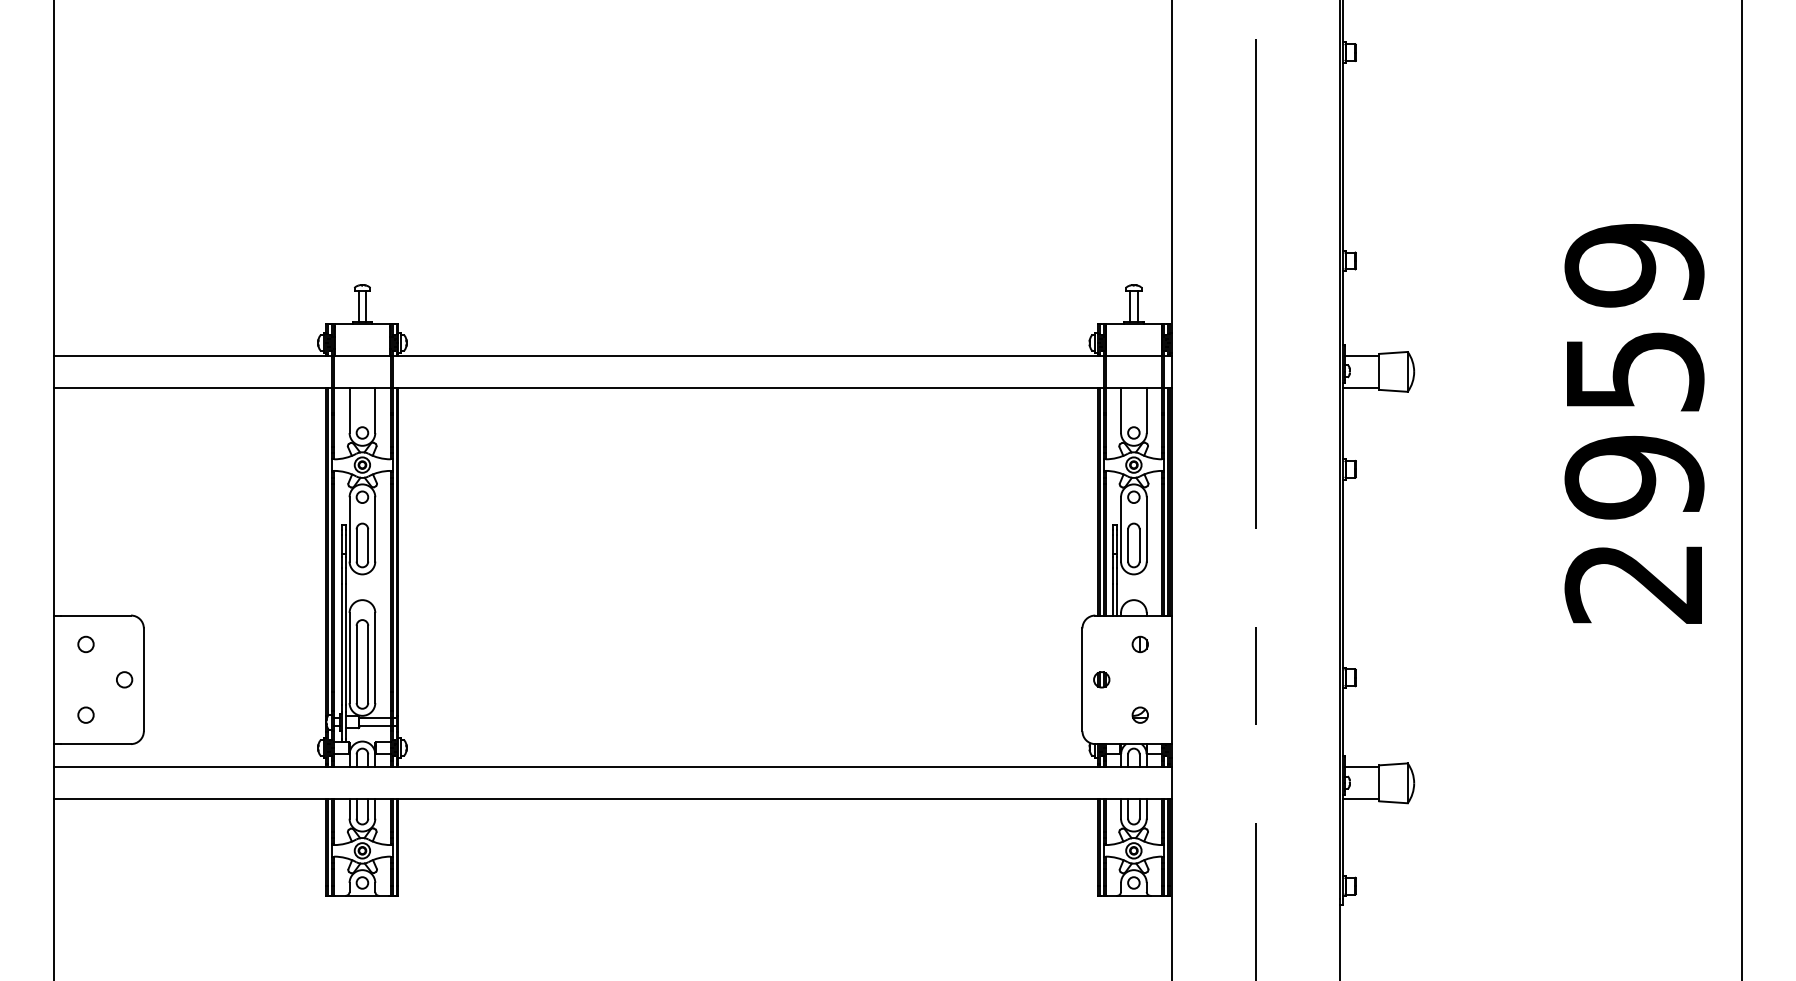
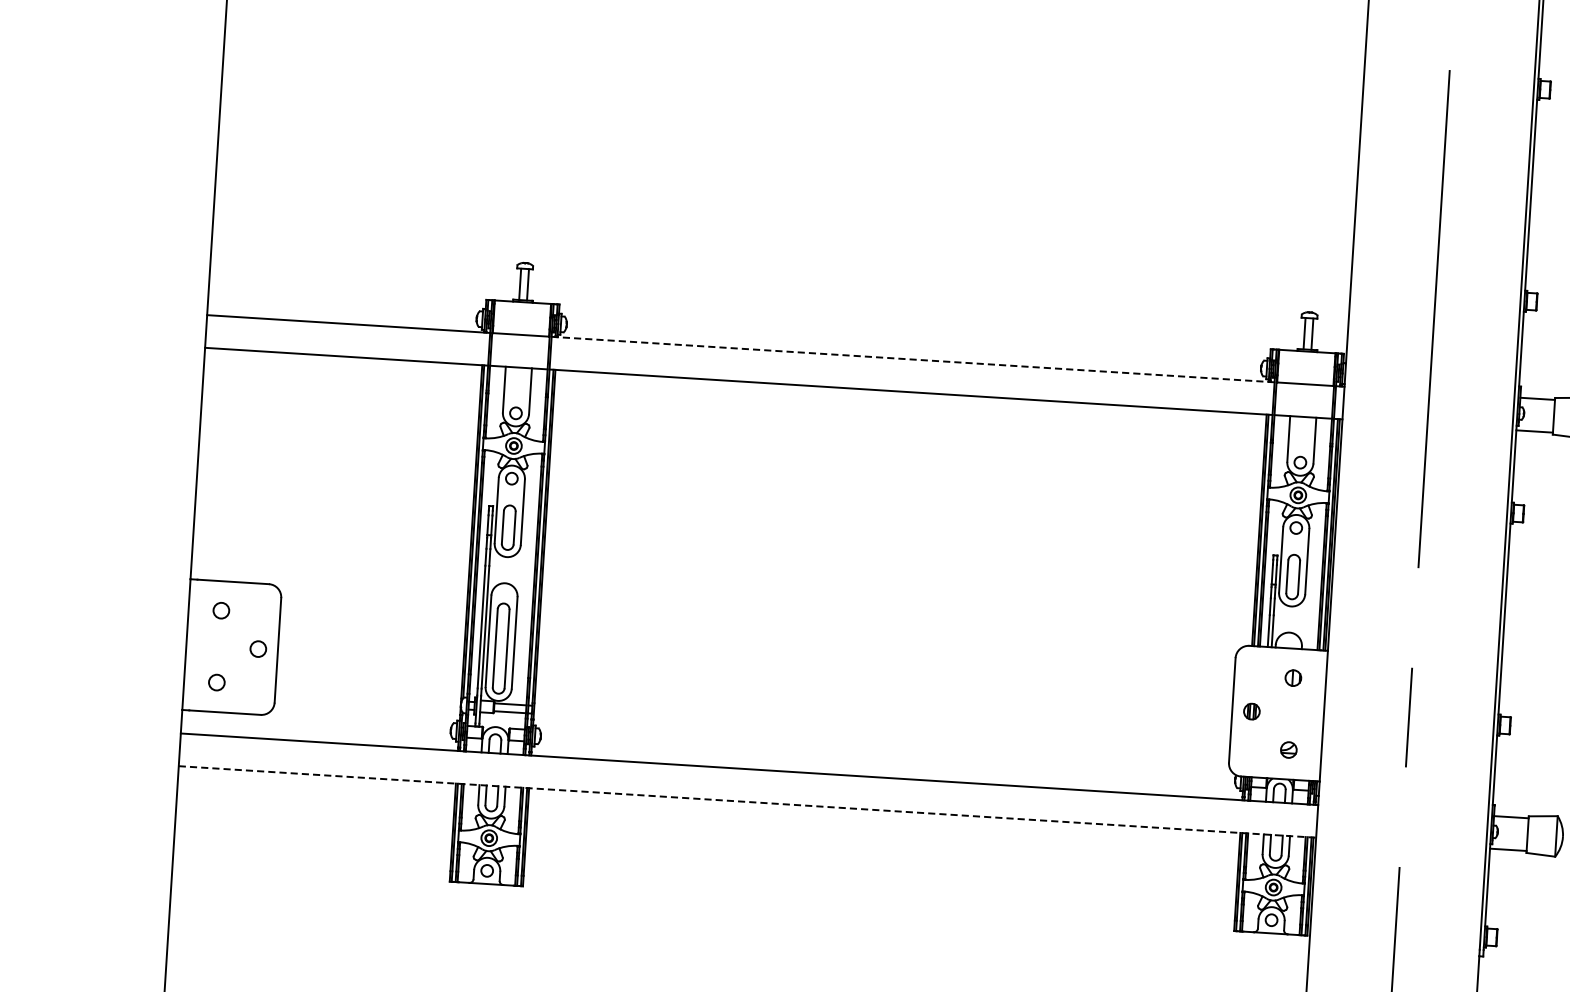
line: (748, 355) -> (913, 359), solid -> dashed
line: (613, 799) -> (747, 802), solid -> dashed

